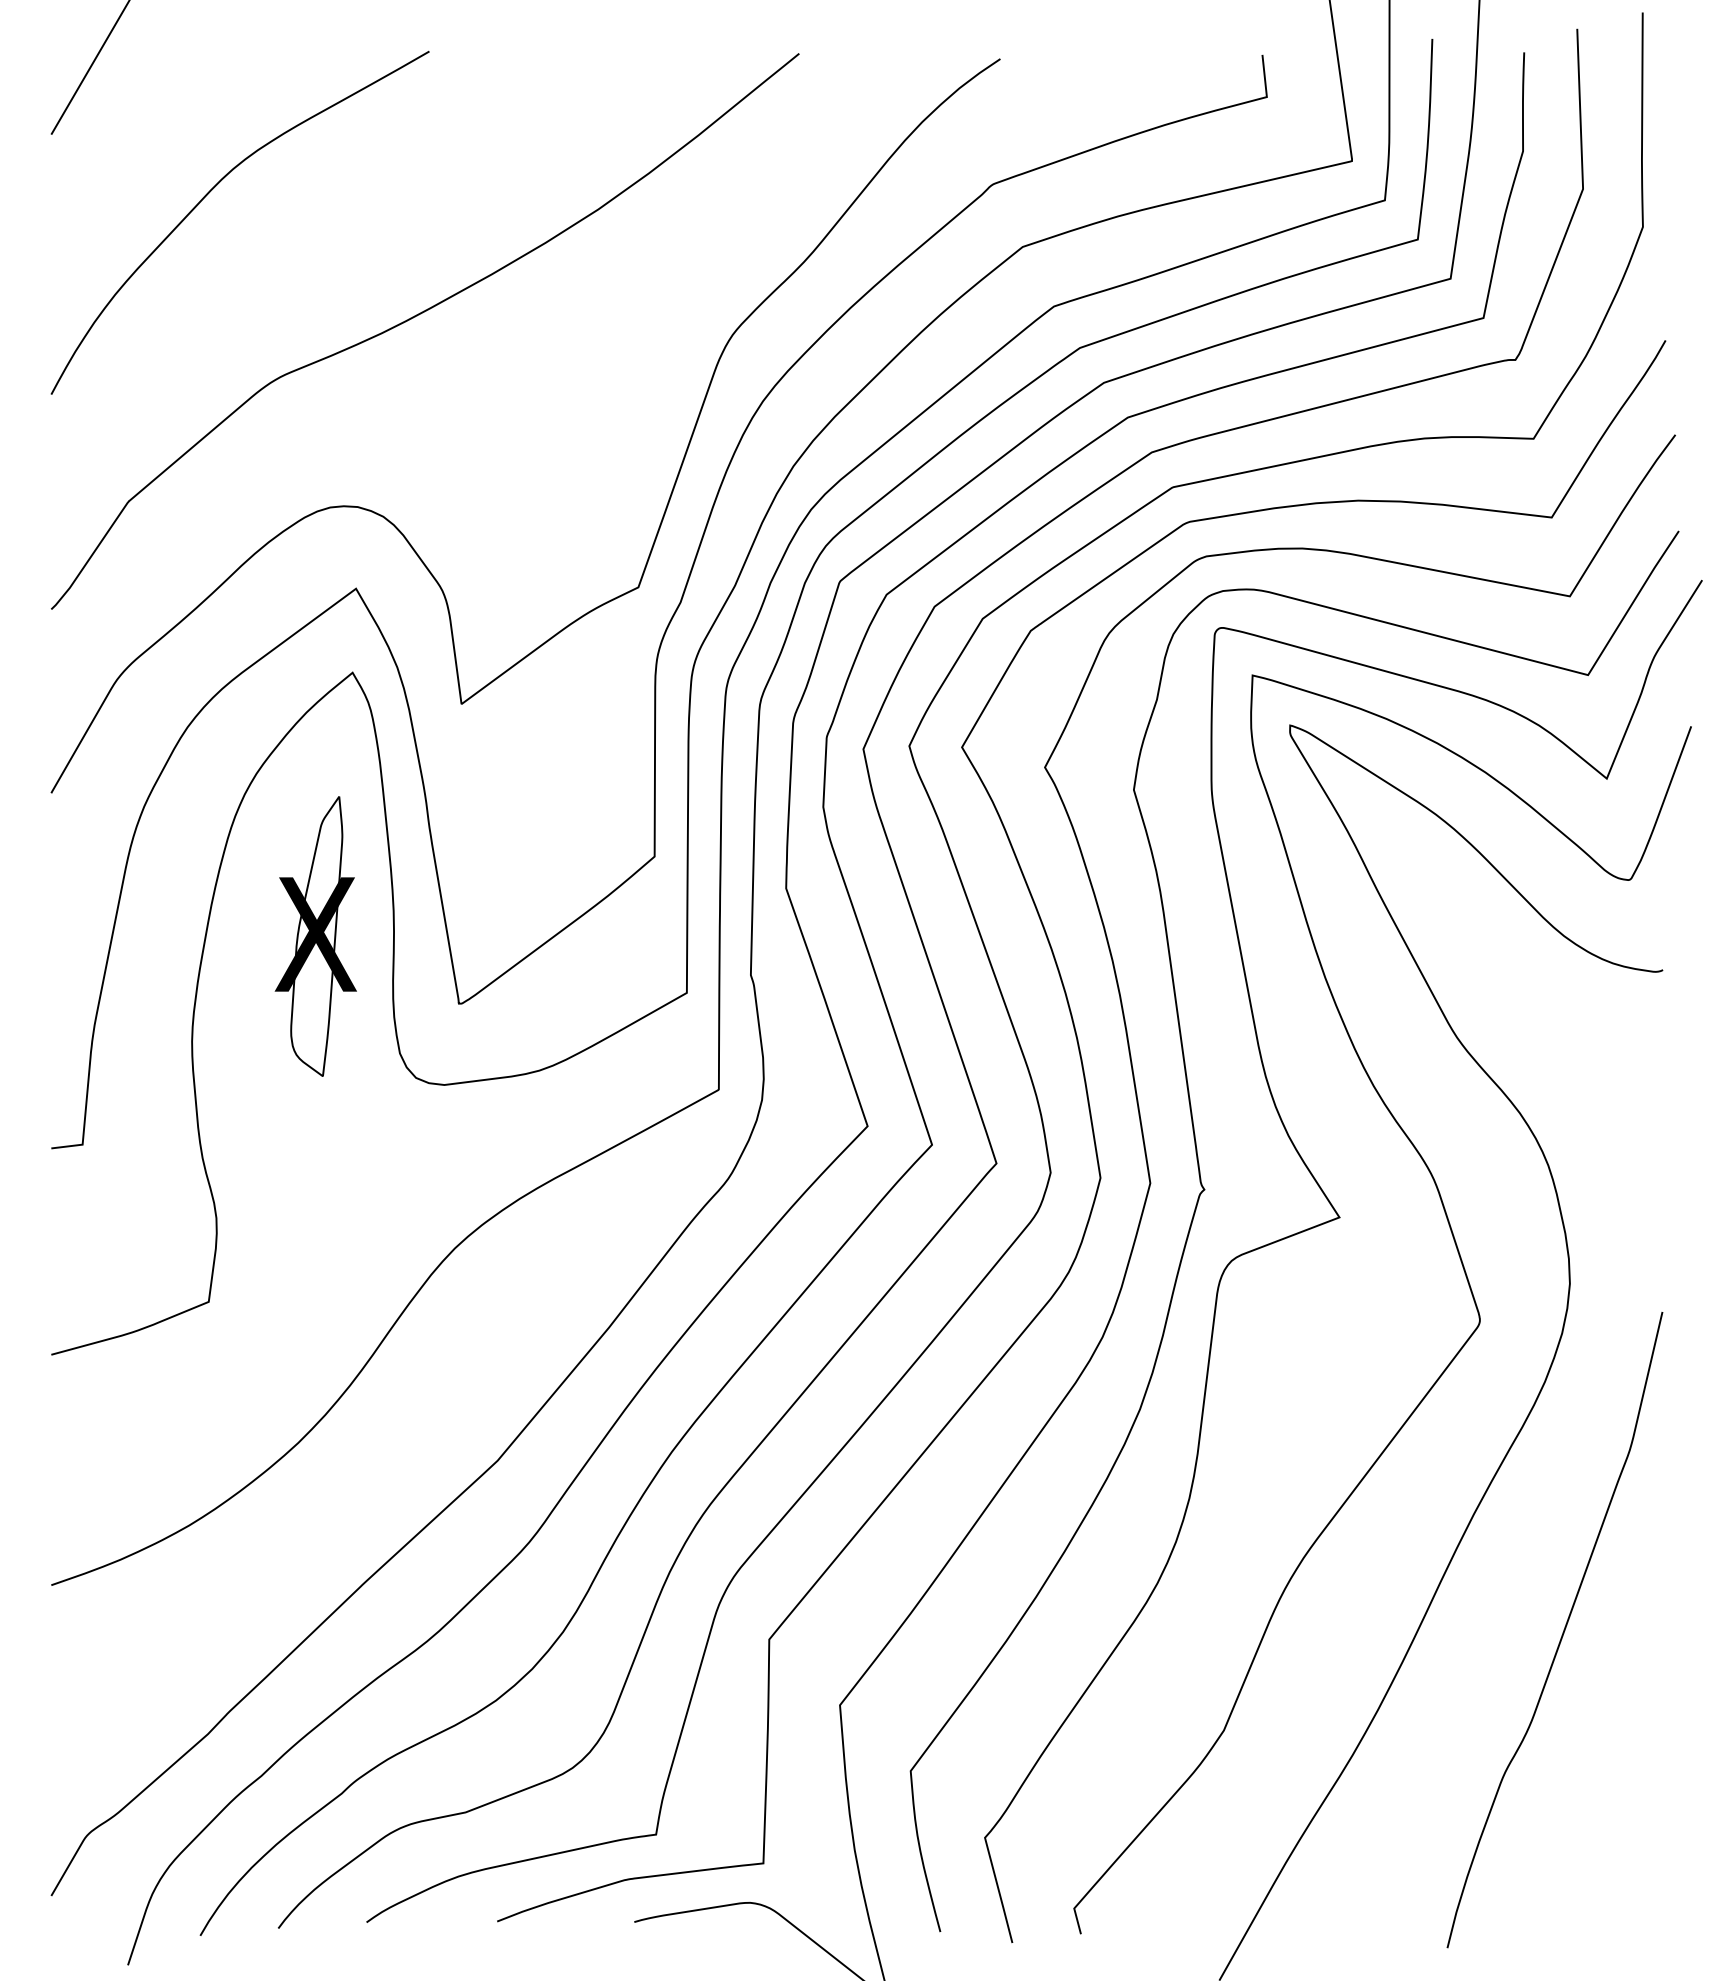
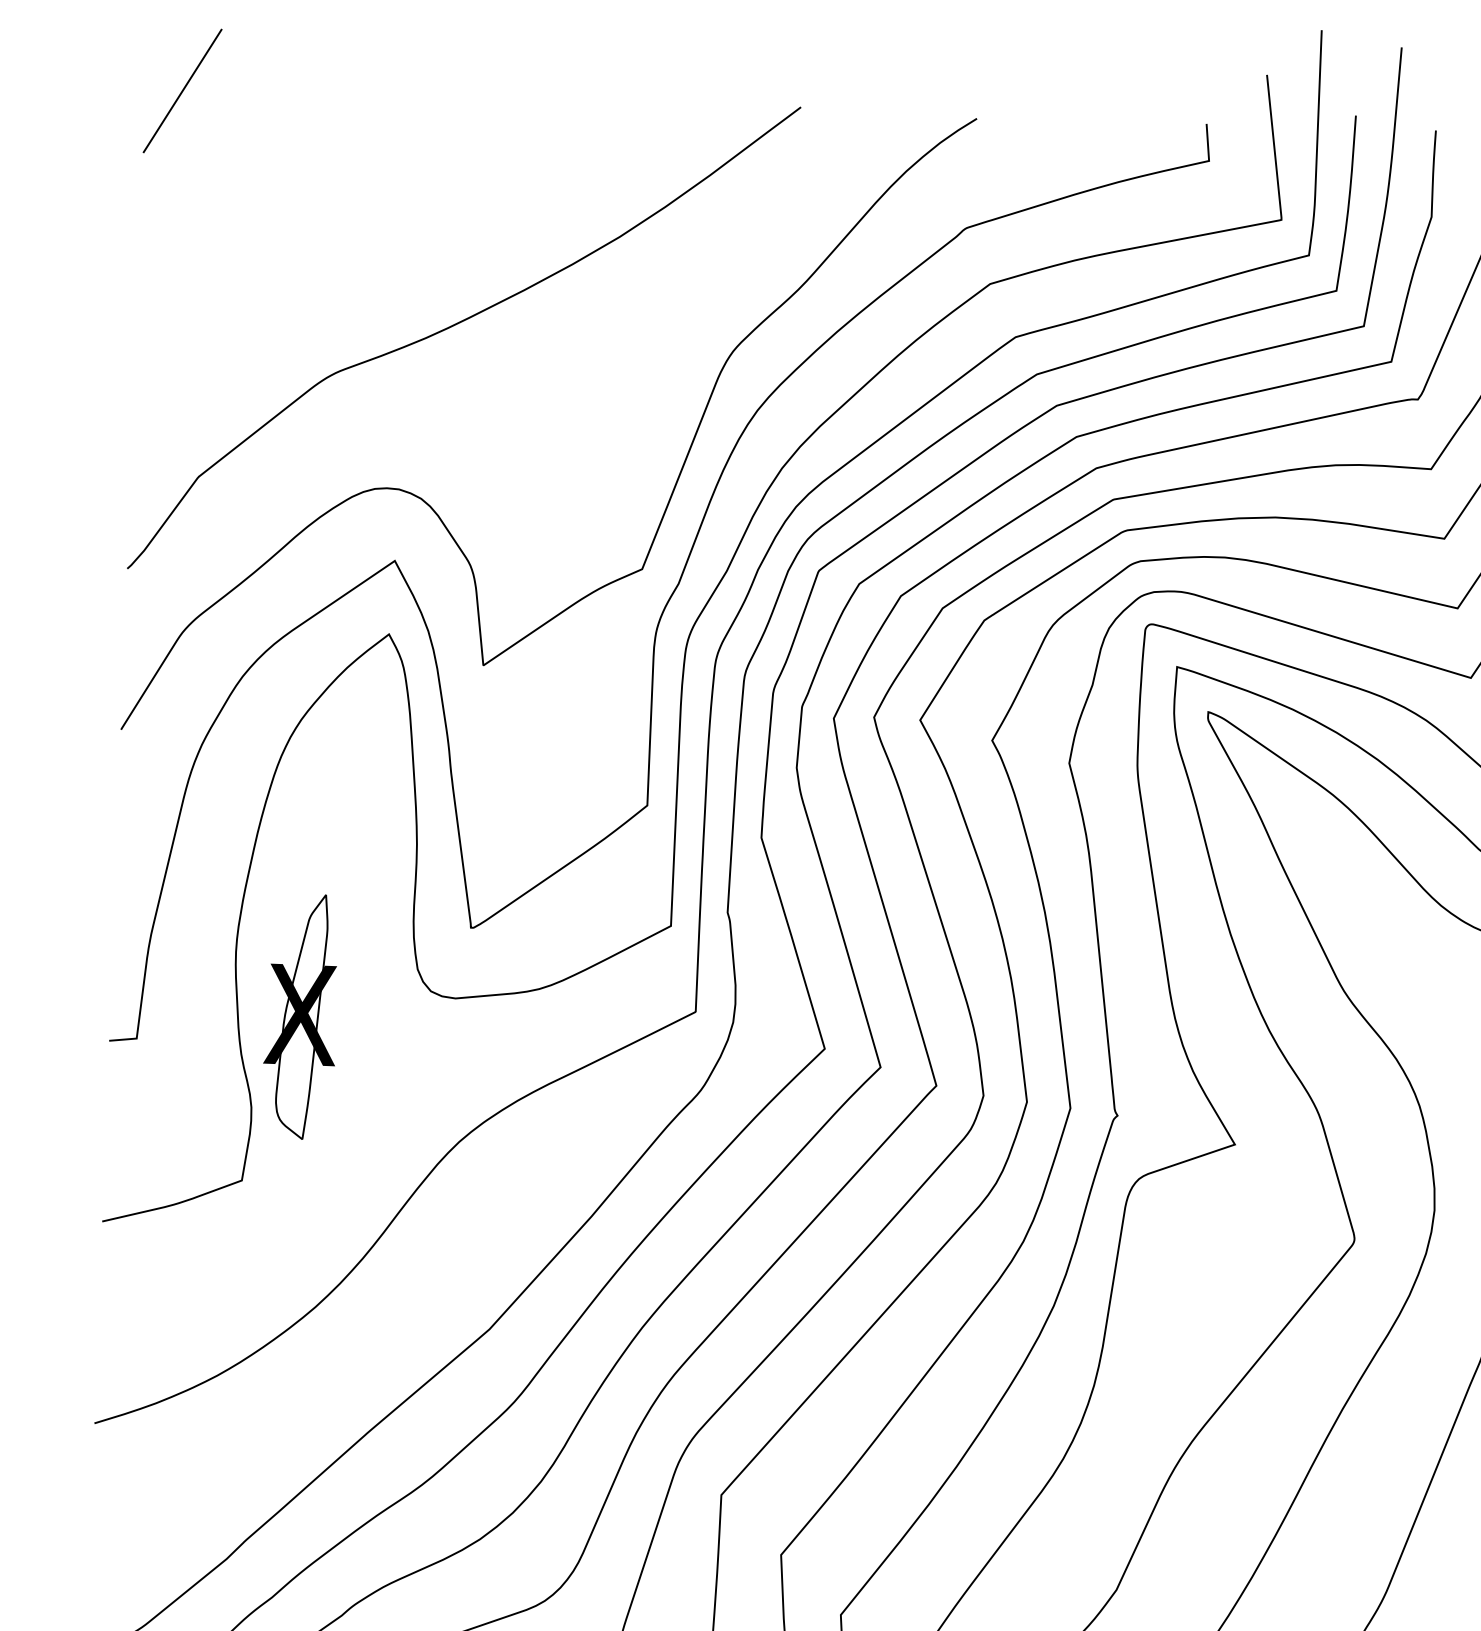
curve: (210, 192) -> (280, 209), removed
part: (315, 936) -> (300, 1016), moved

